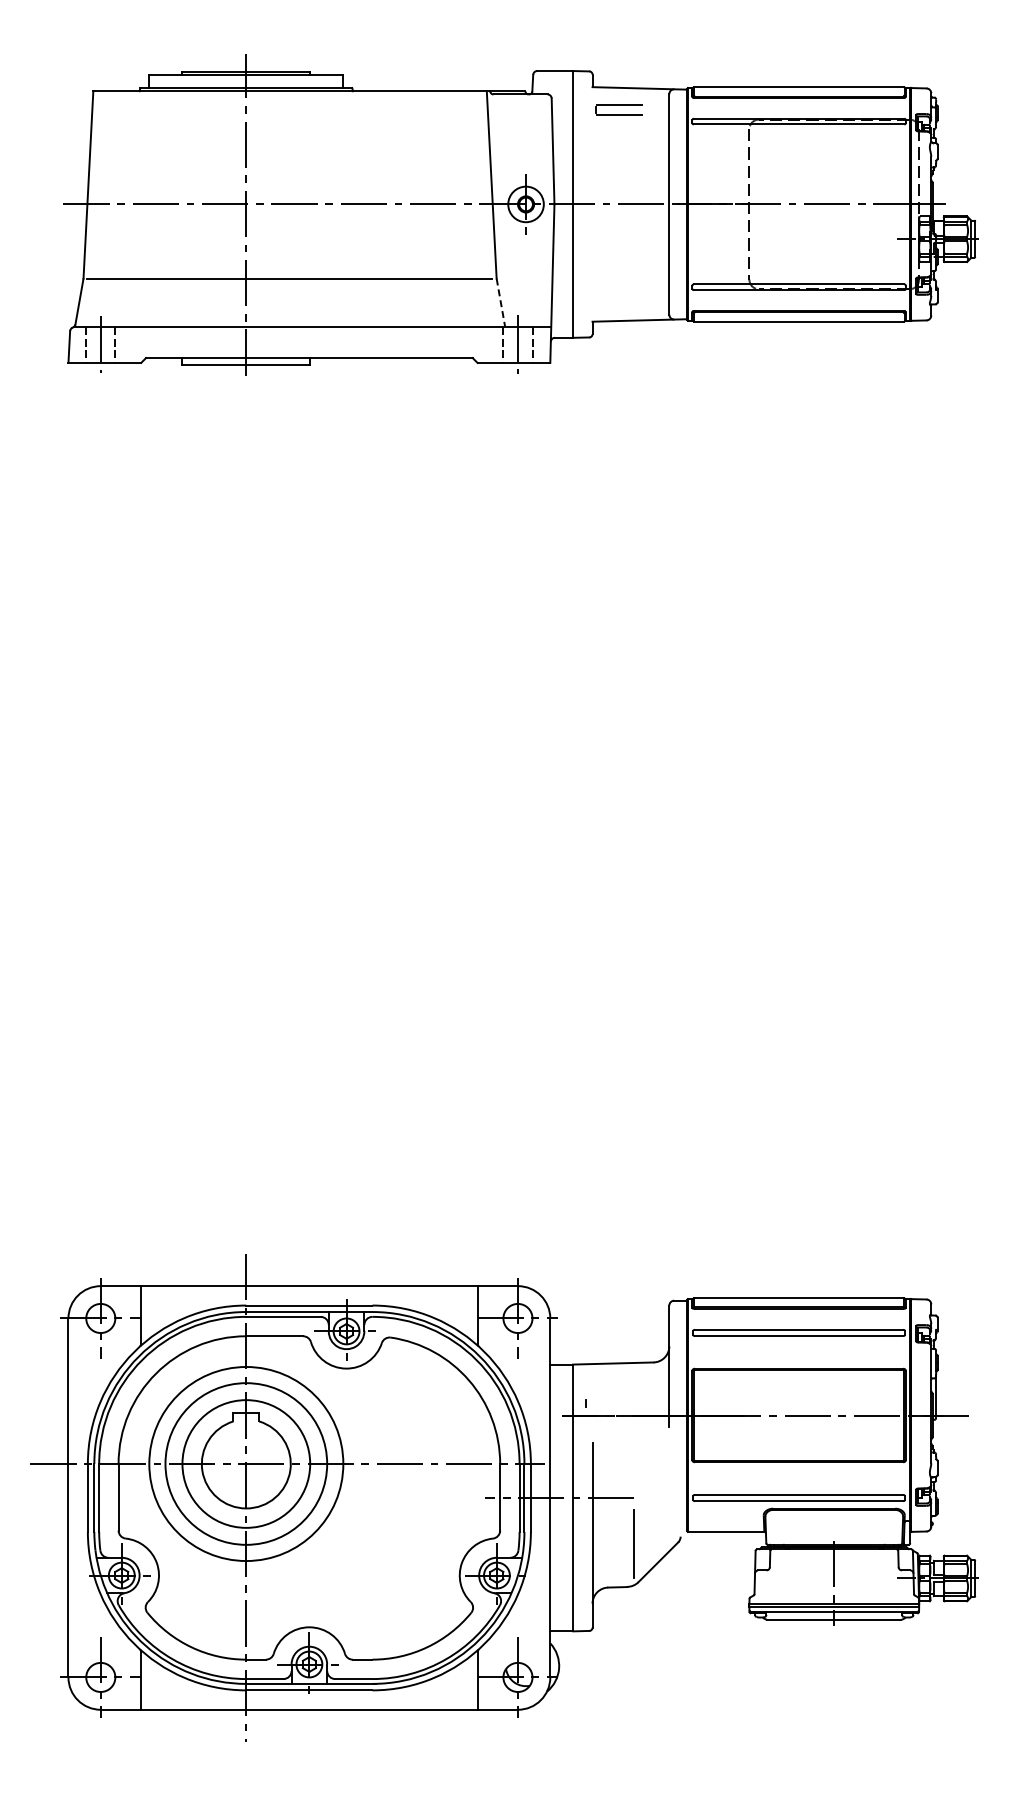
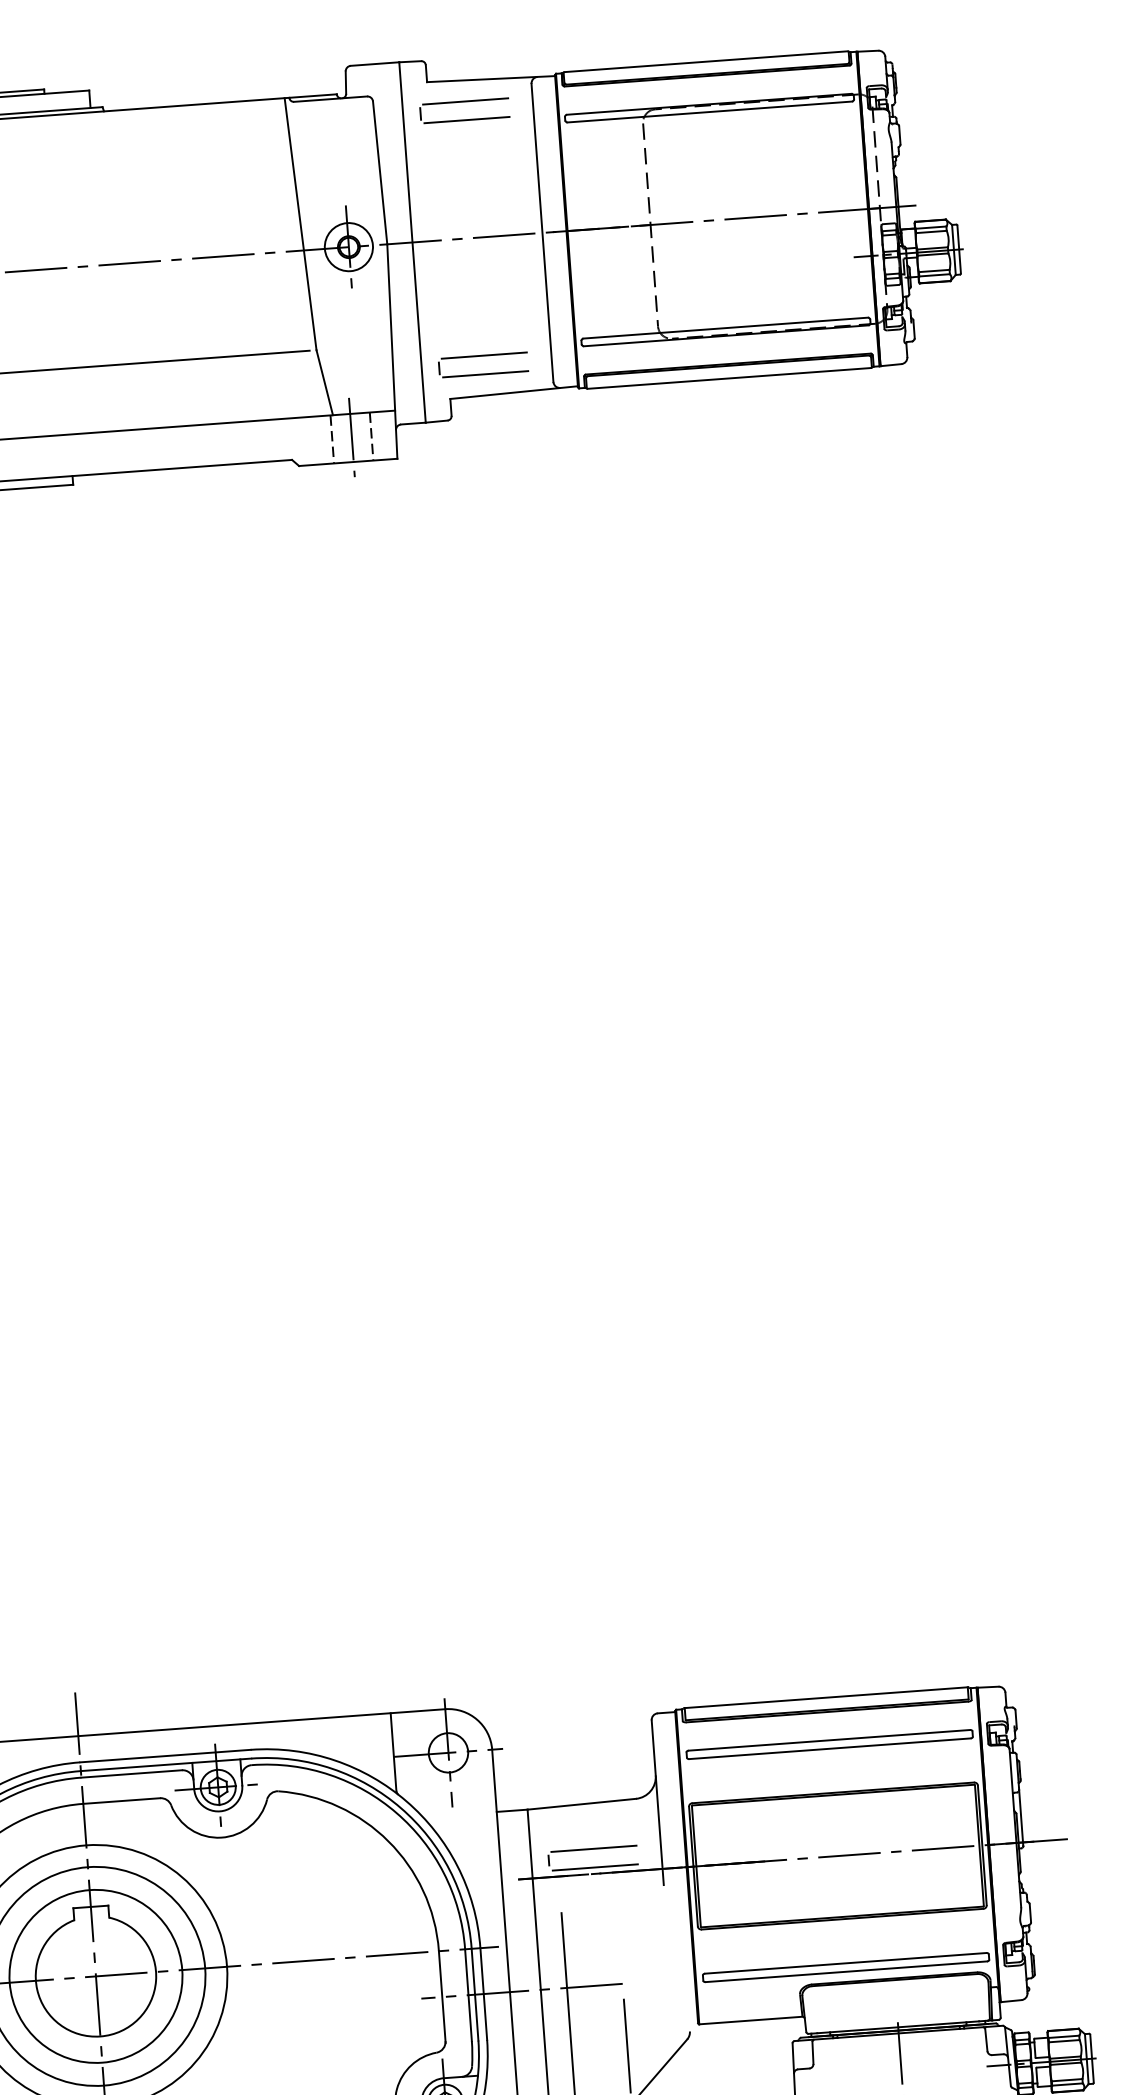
part: (618, 109) -> (464, 109), size x1.43
part: (618, 298) -> (483, 365), added
line: (500, 302) -> (324, 382), dashed -> solid
line: (619, 1396) -> (593, 1848), added
line: (619, 1410) -> (594, 1867), added

